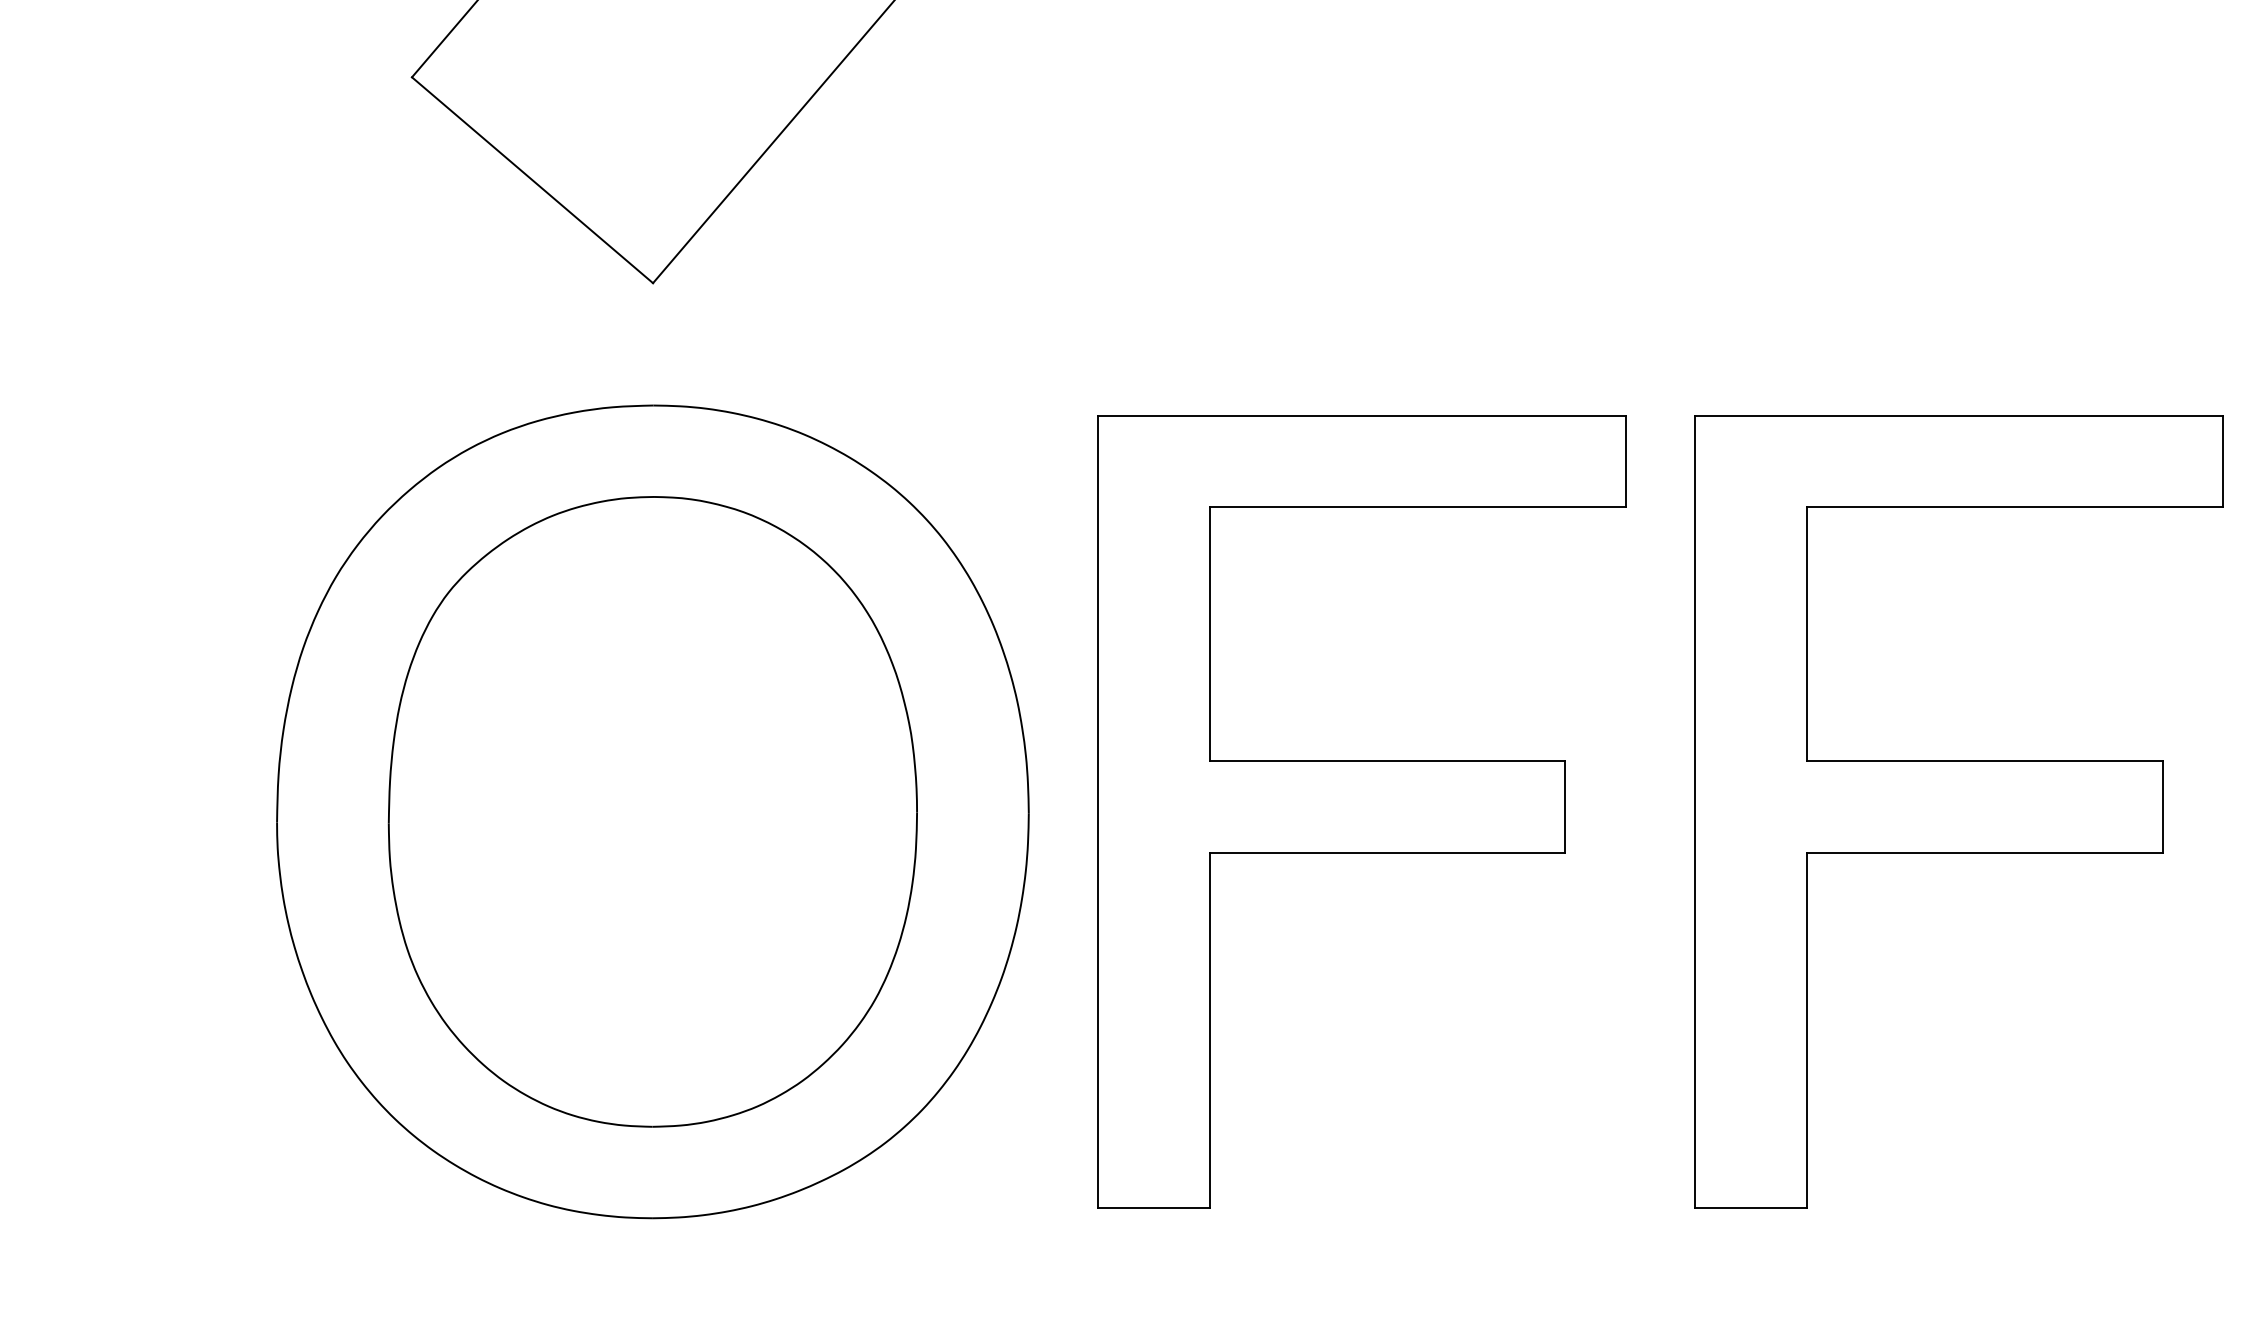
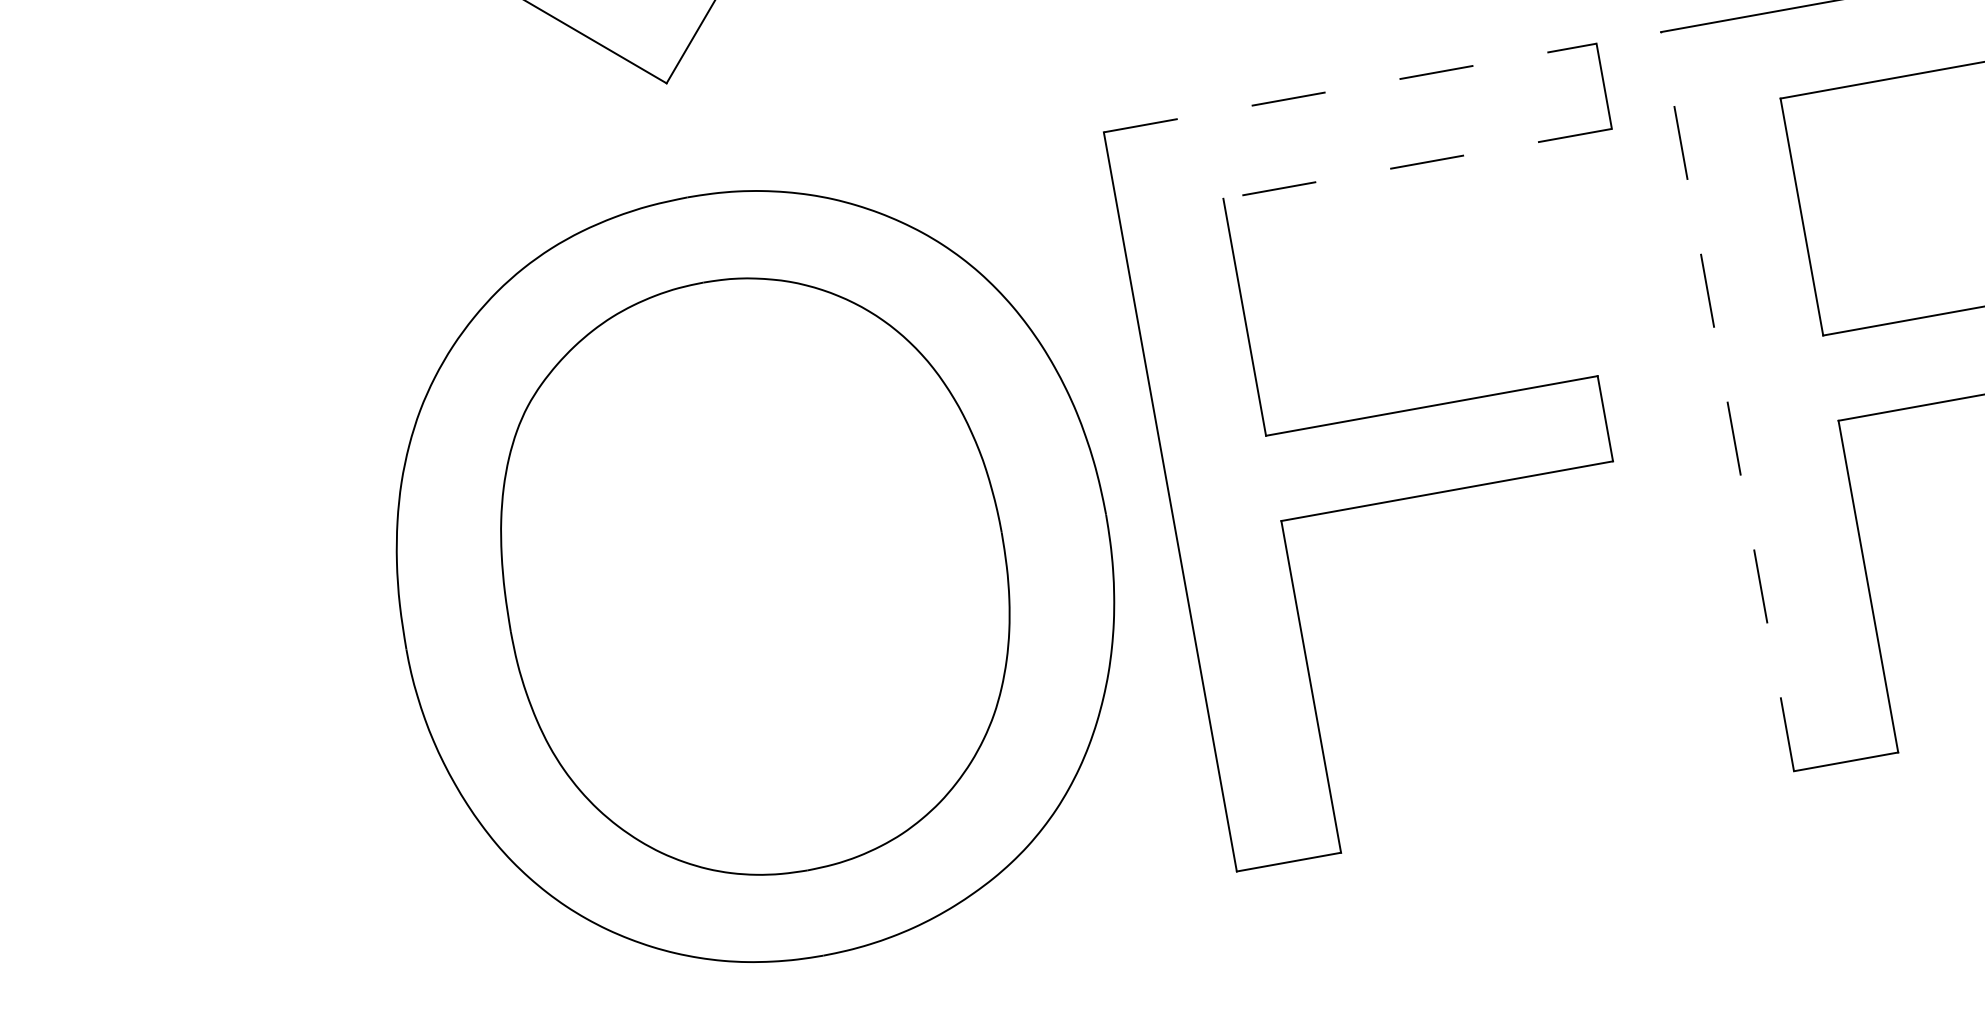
line: (1362, 415) -> (1350, 87), solid -> dashed
line: (1417, 507) -> (1417, 164), solid -> dashed
line: (1695, 811) -> (1727, 401), solid -> dashed

